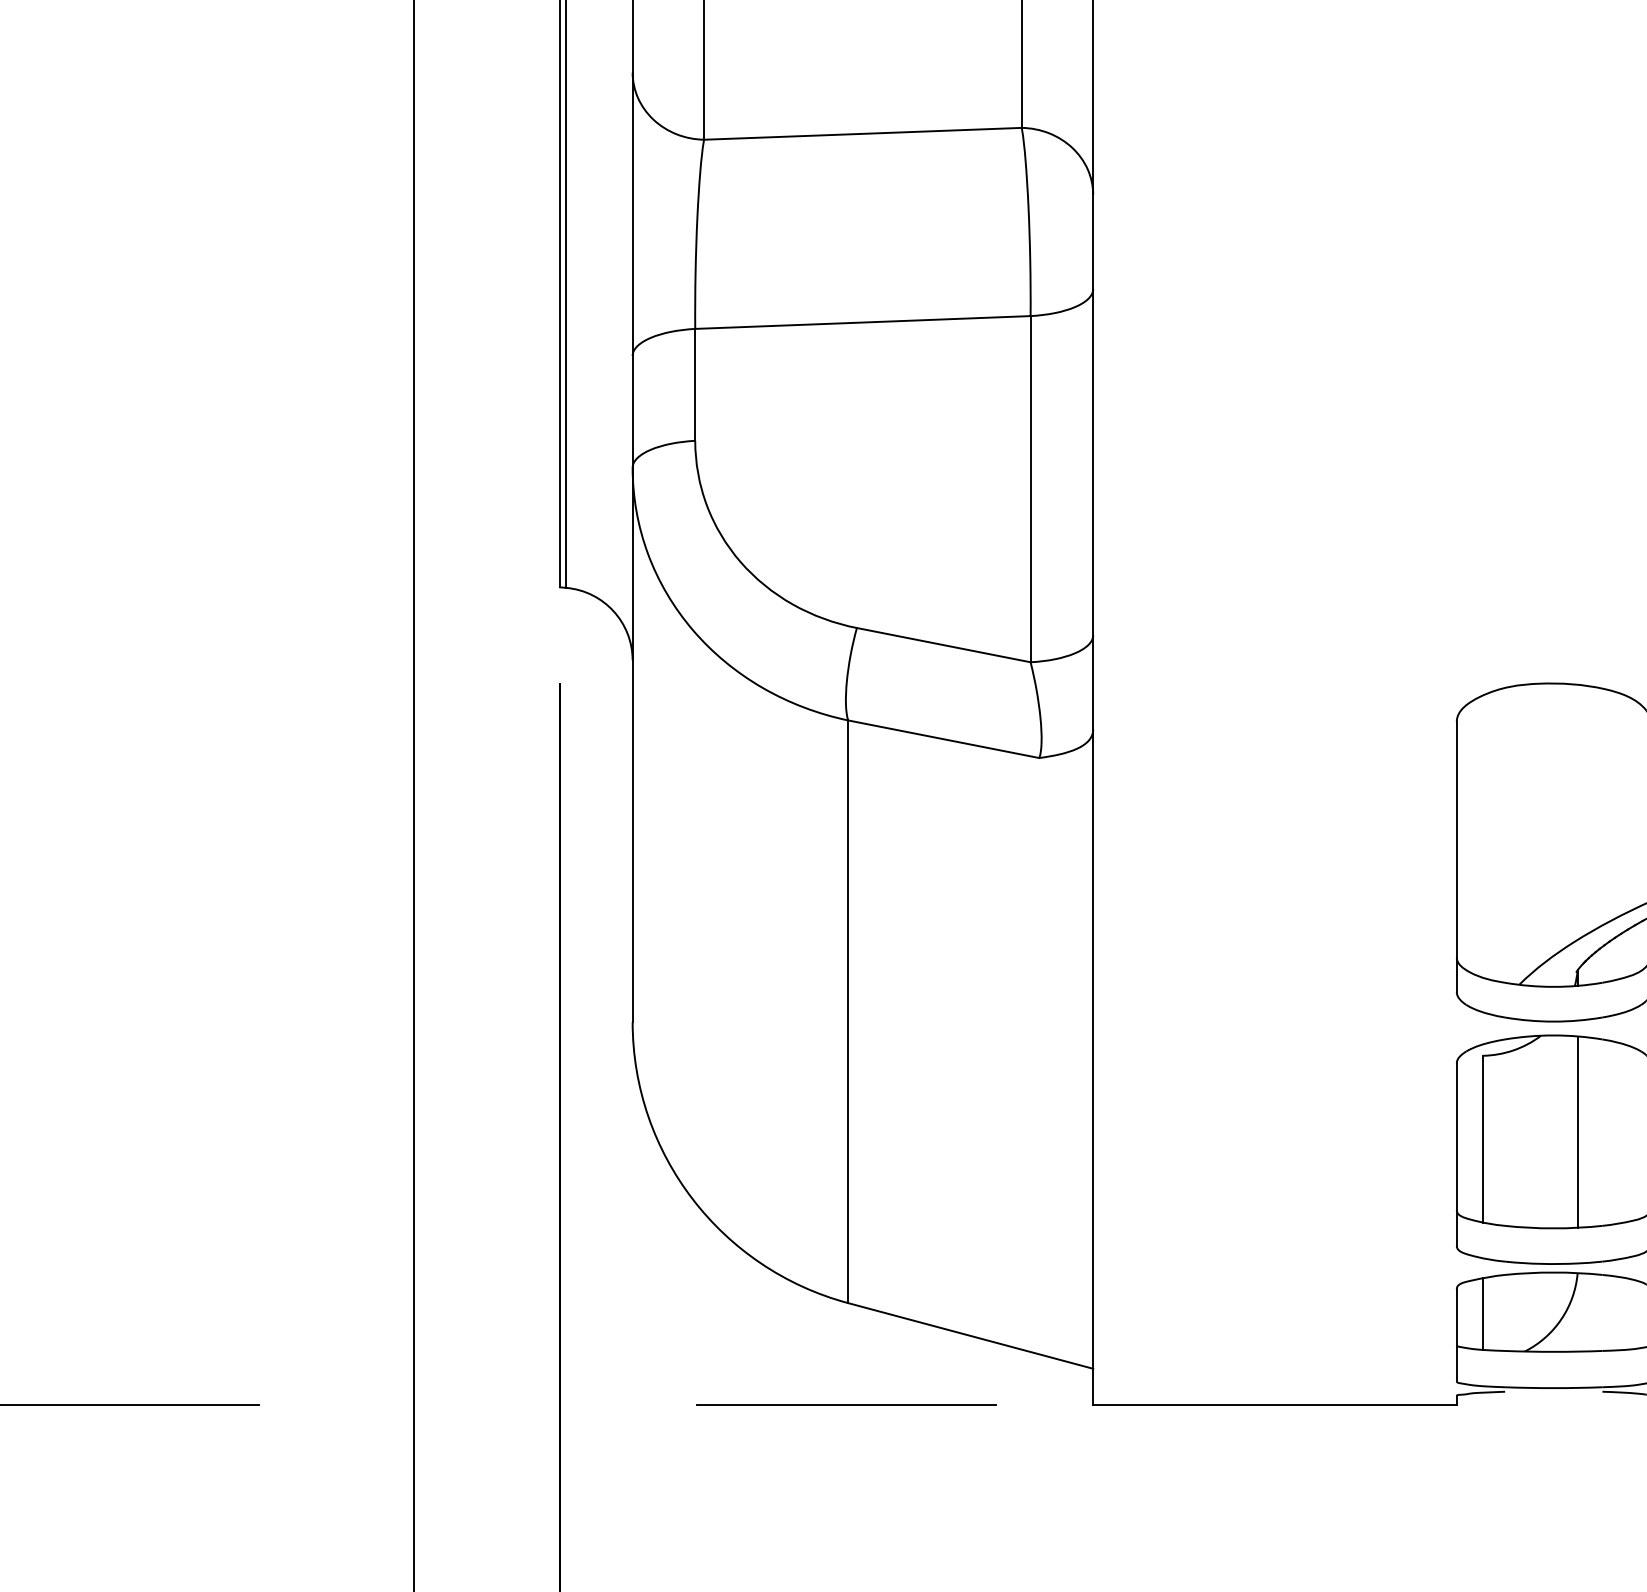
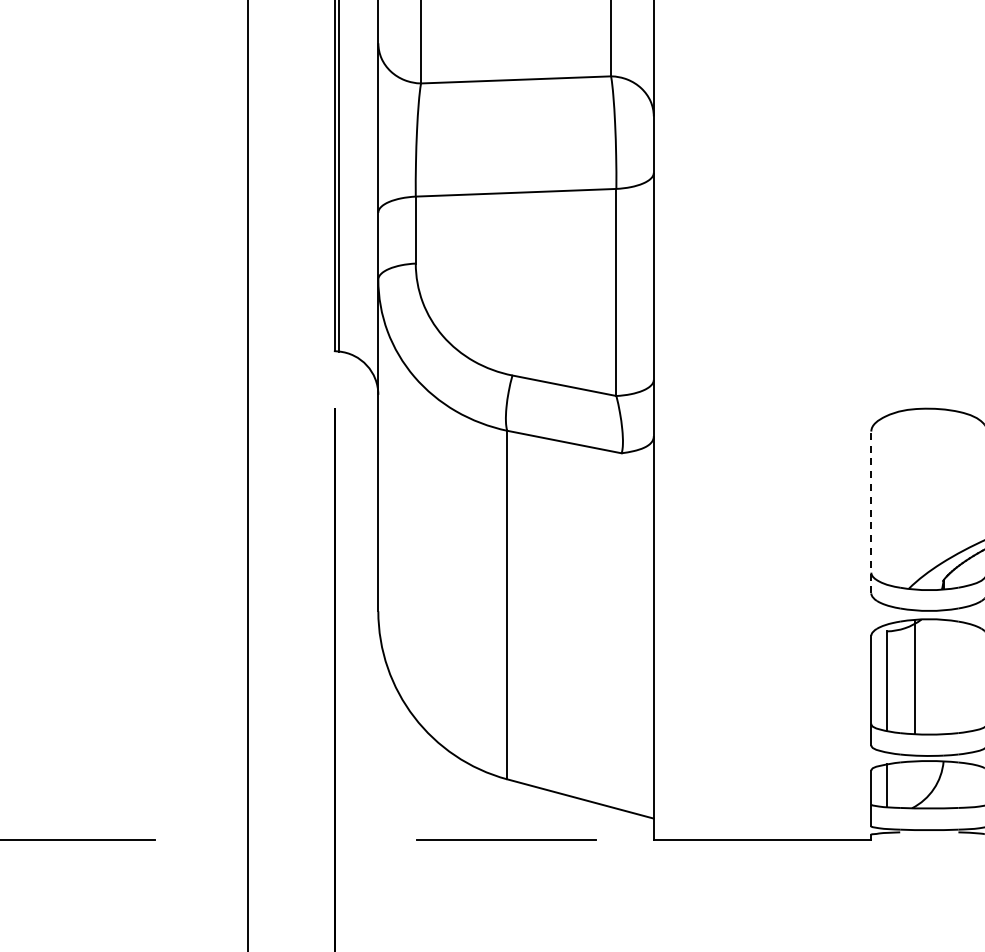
line: (1457, 857) -> (871, 512), solid -> dashed
line: (1577, 1131) -> (914, 676), moved

